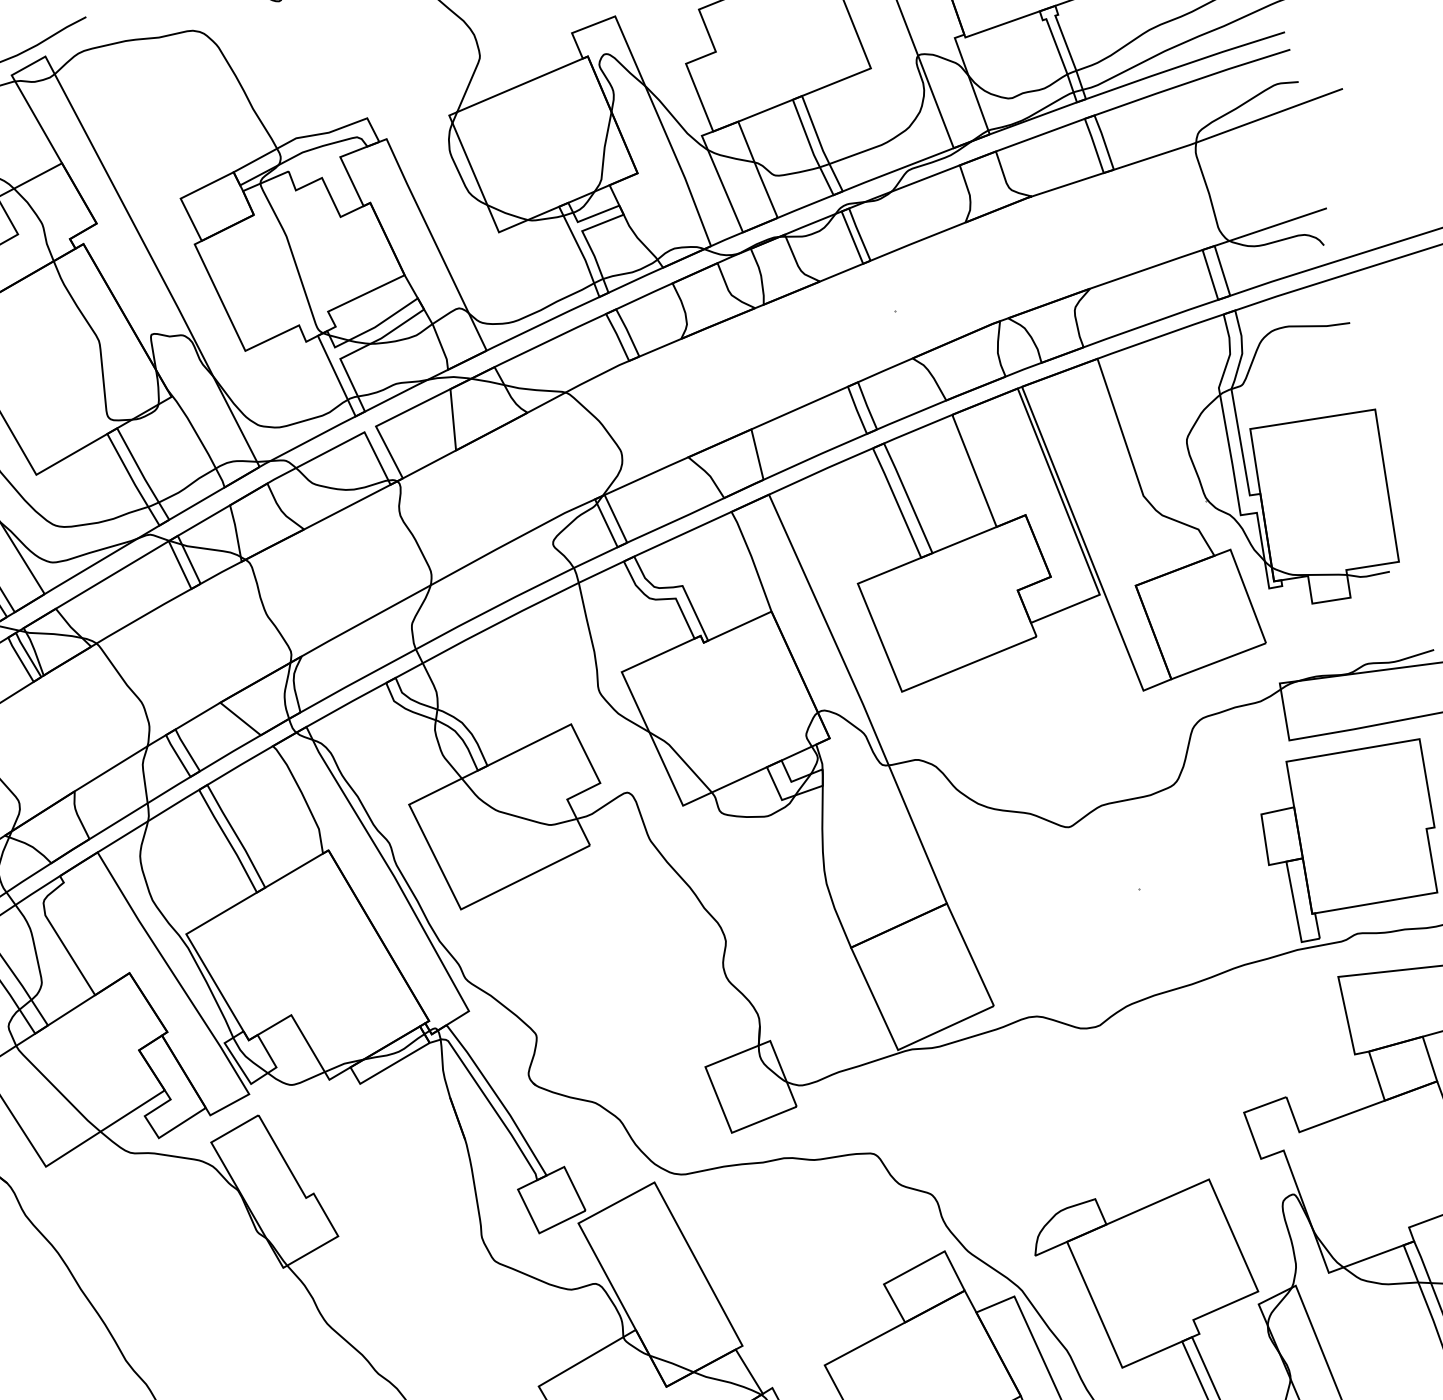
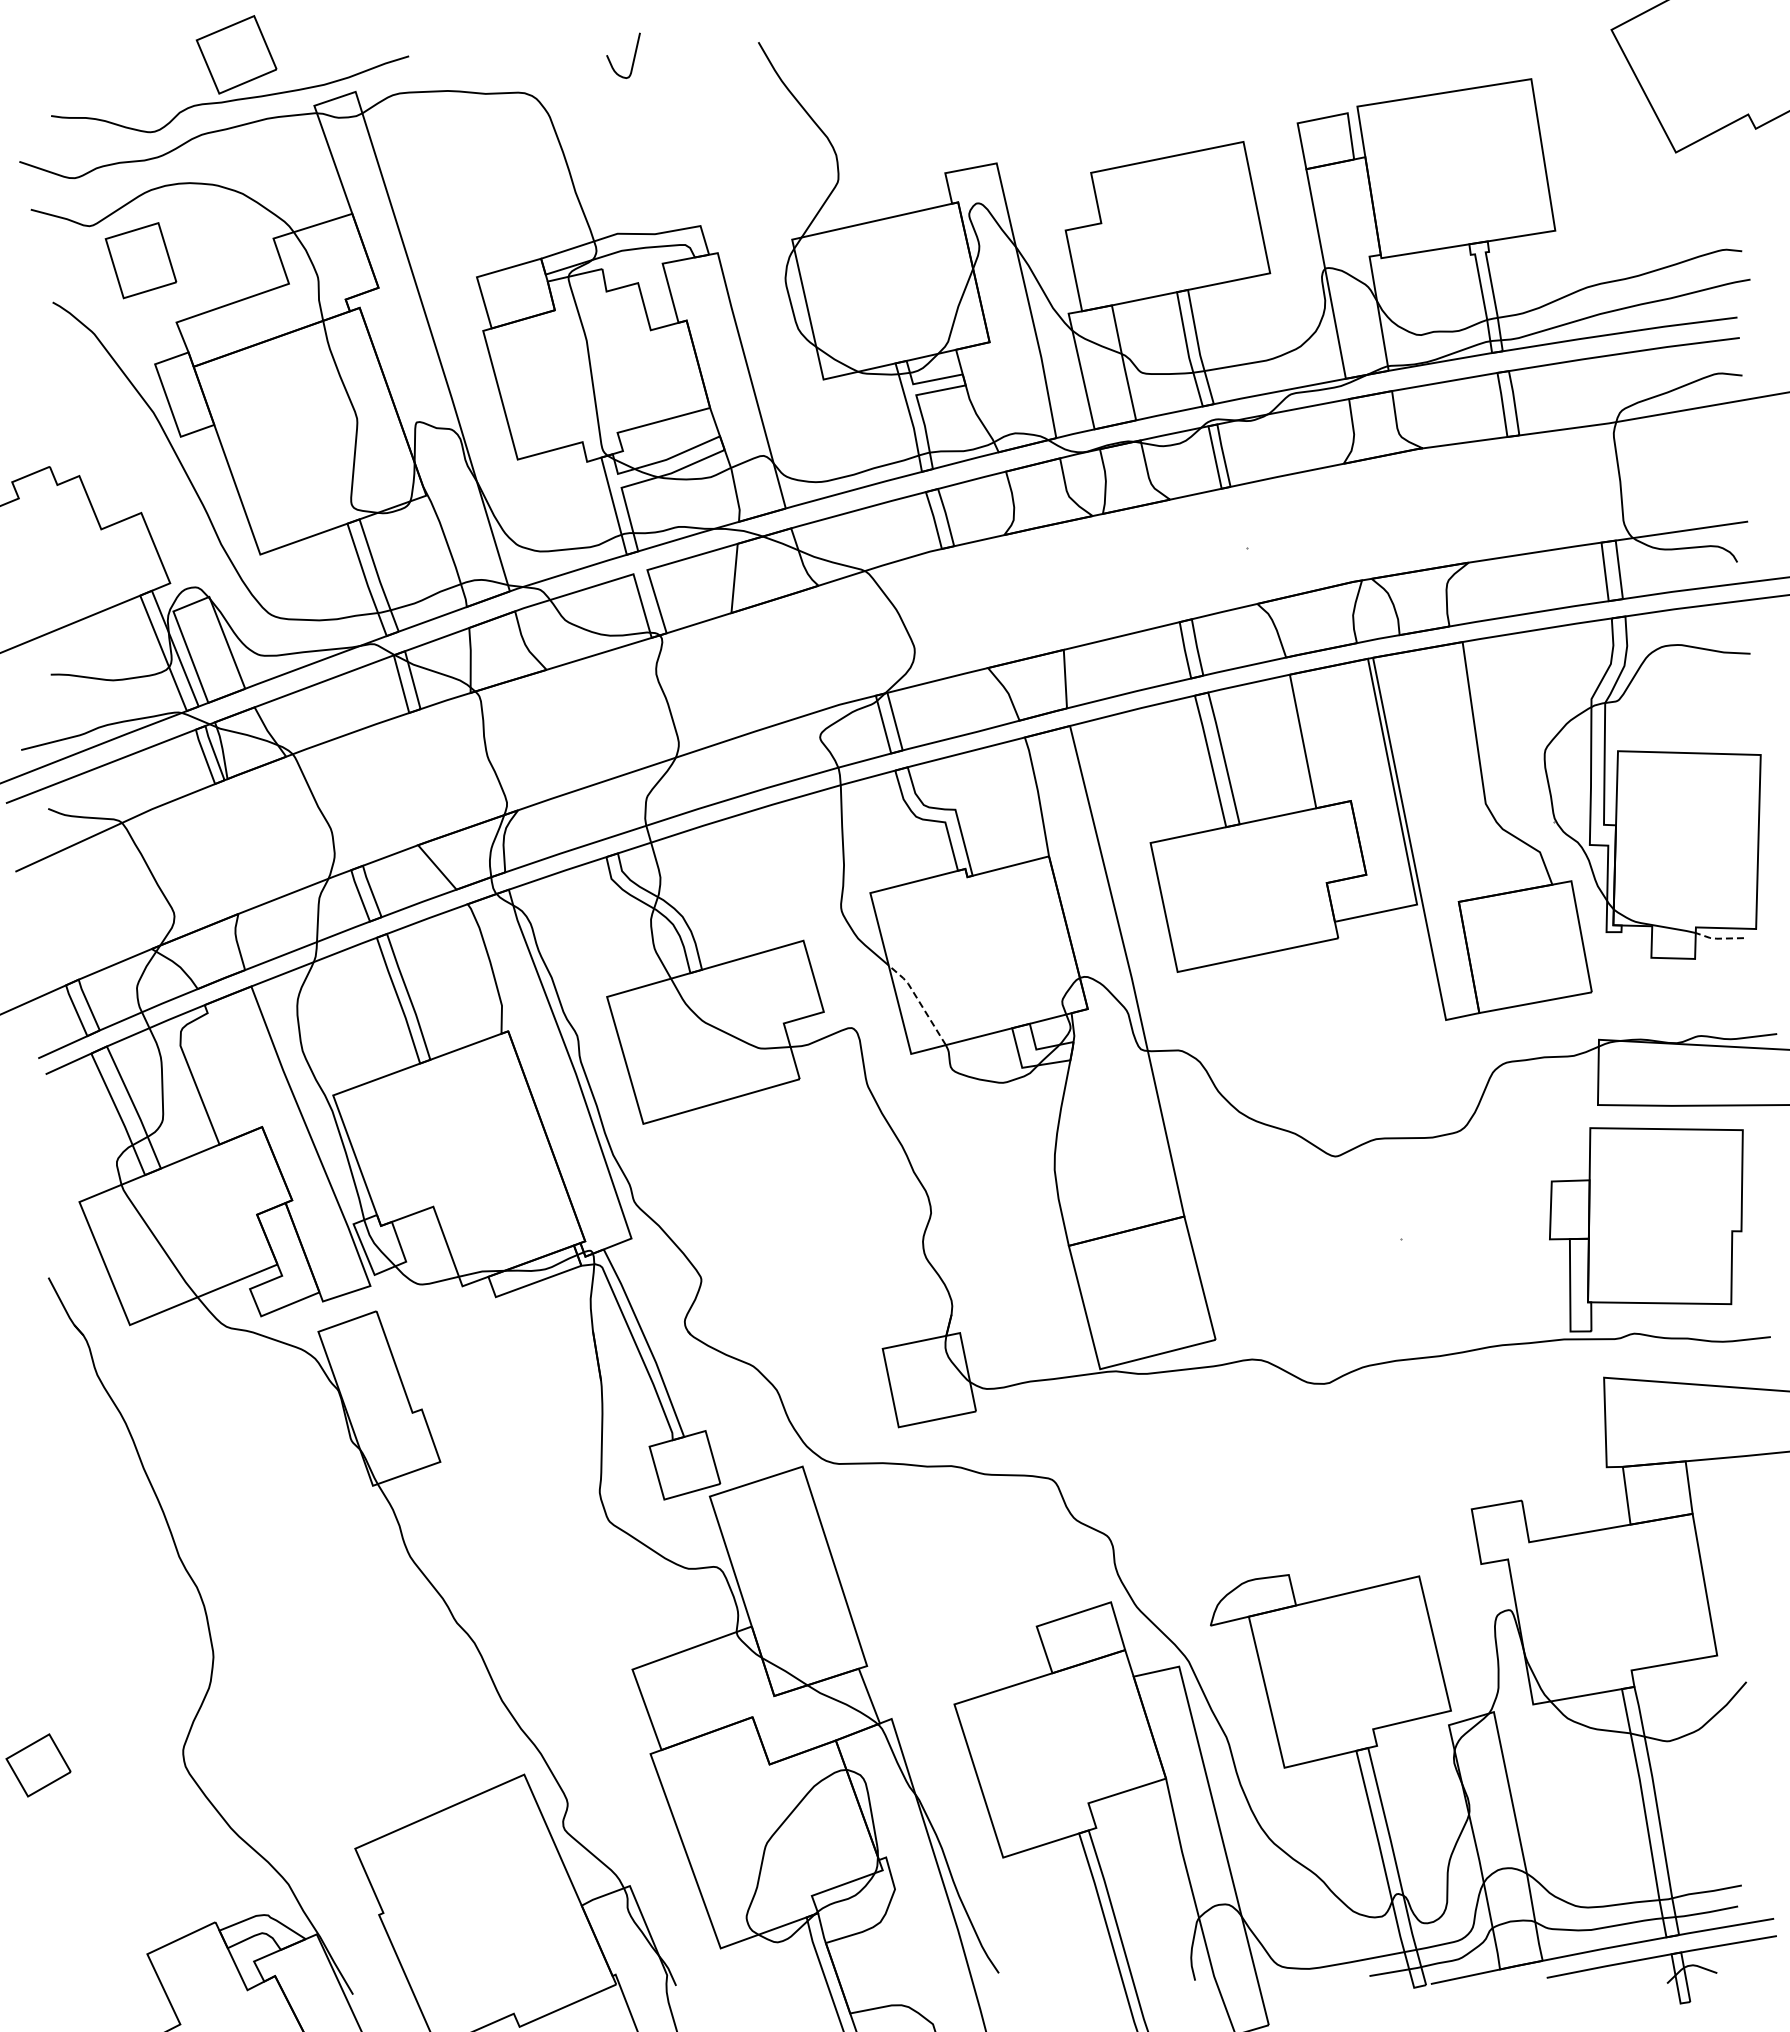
line: (1366, 576) -> (1717, 938), solid -> dashed
line: (681, 758) -> (918, 1001), solid -> dashed

